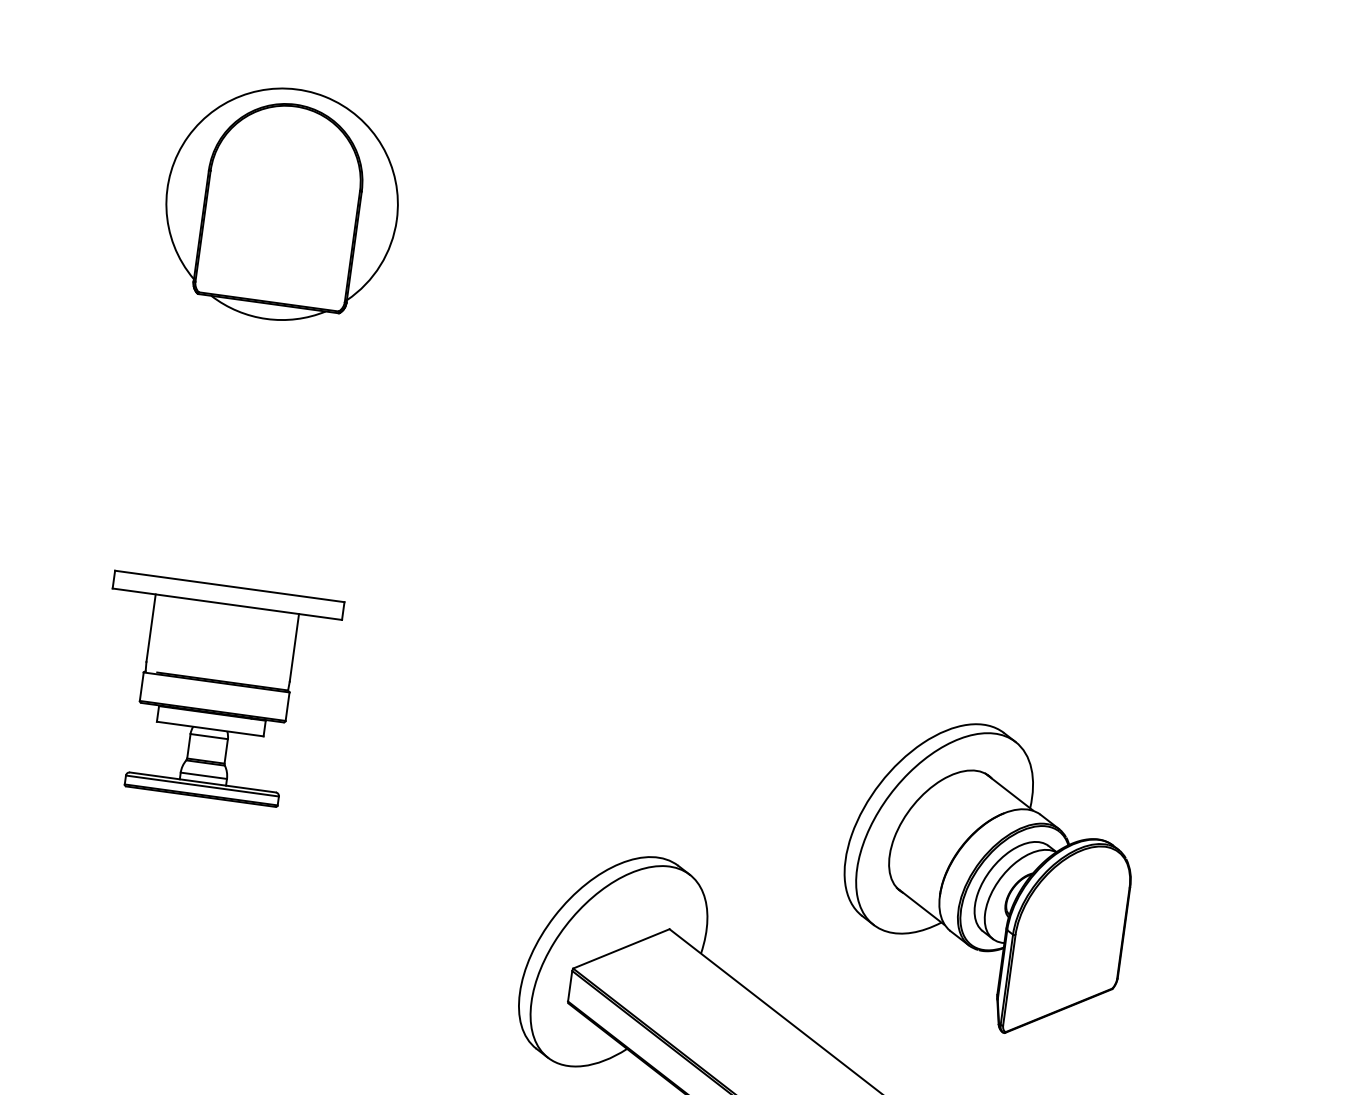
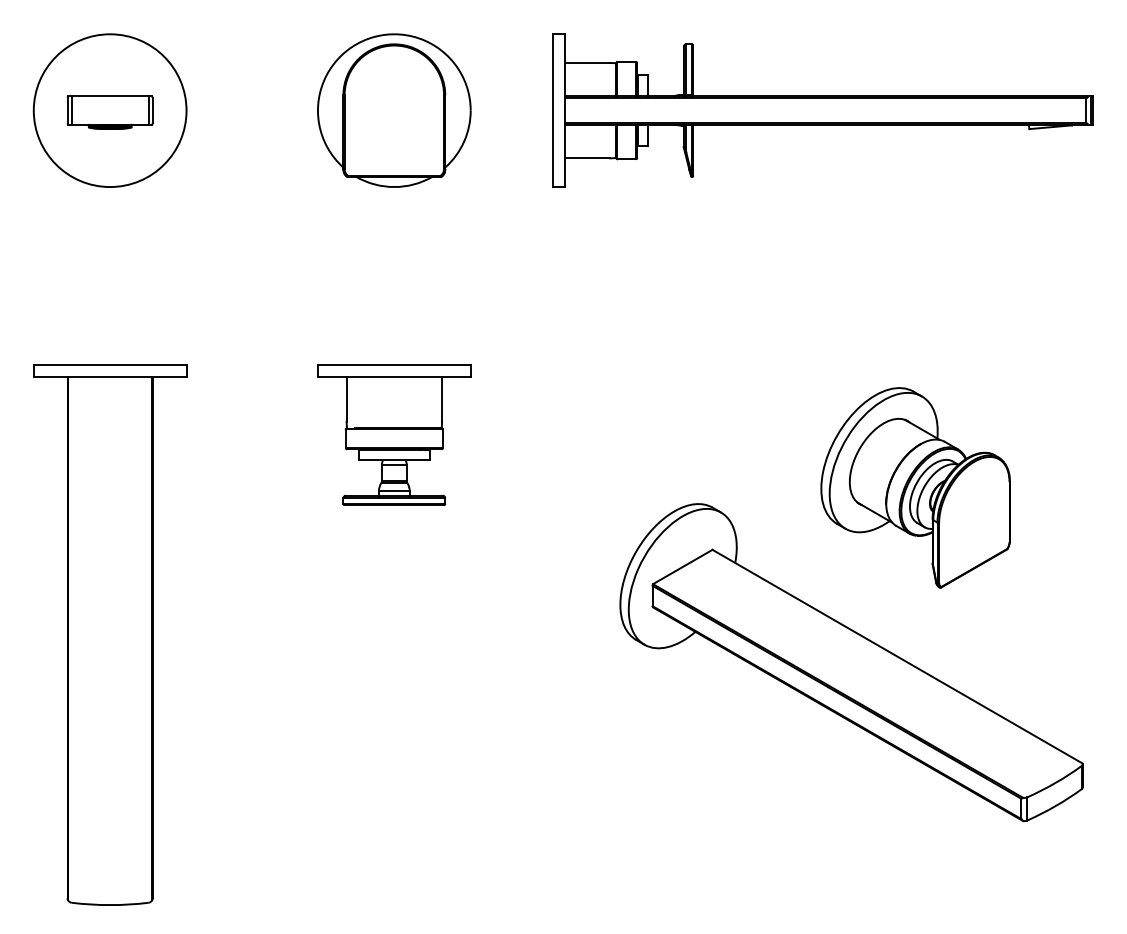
part: (925, 292) -> (822, 110), added

